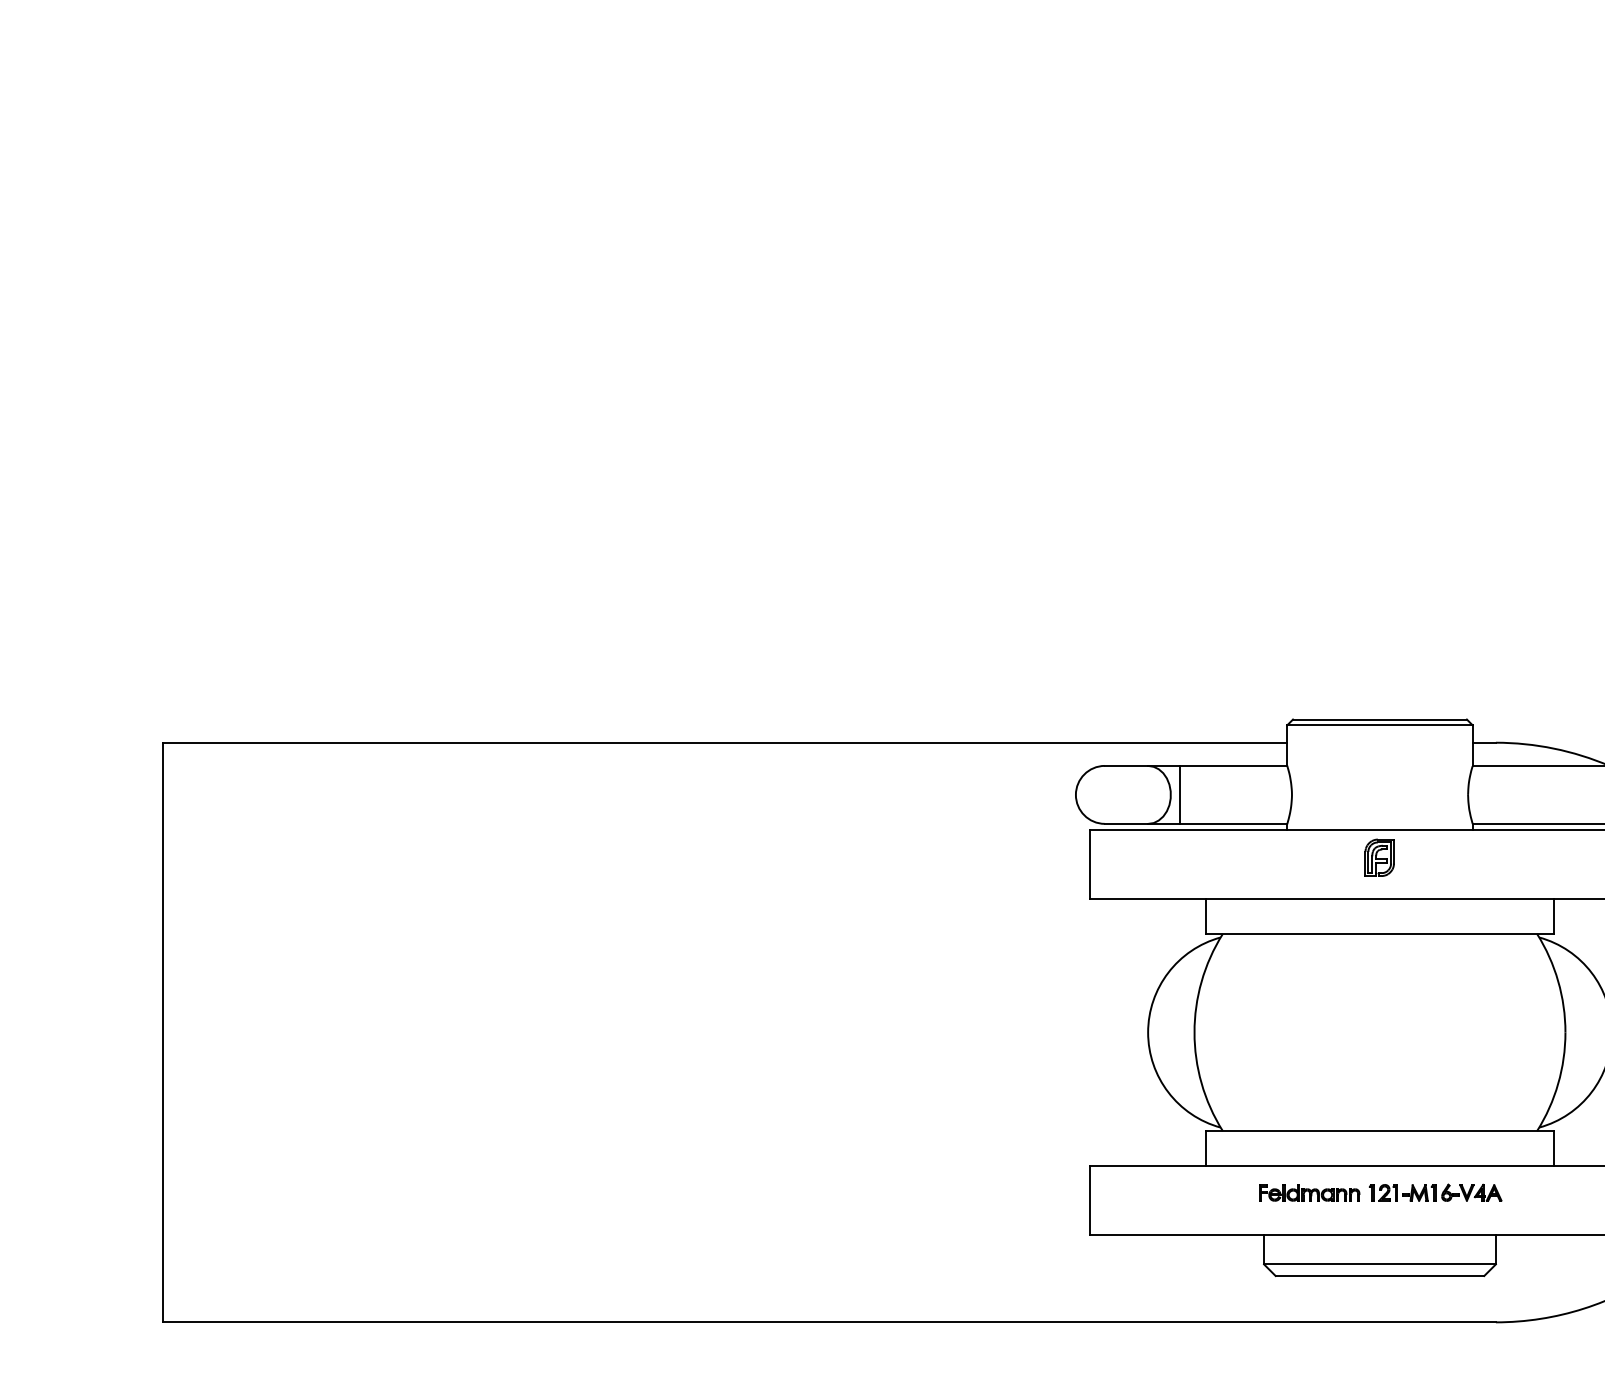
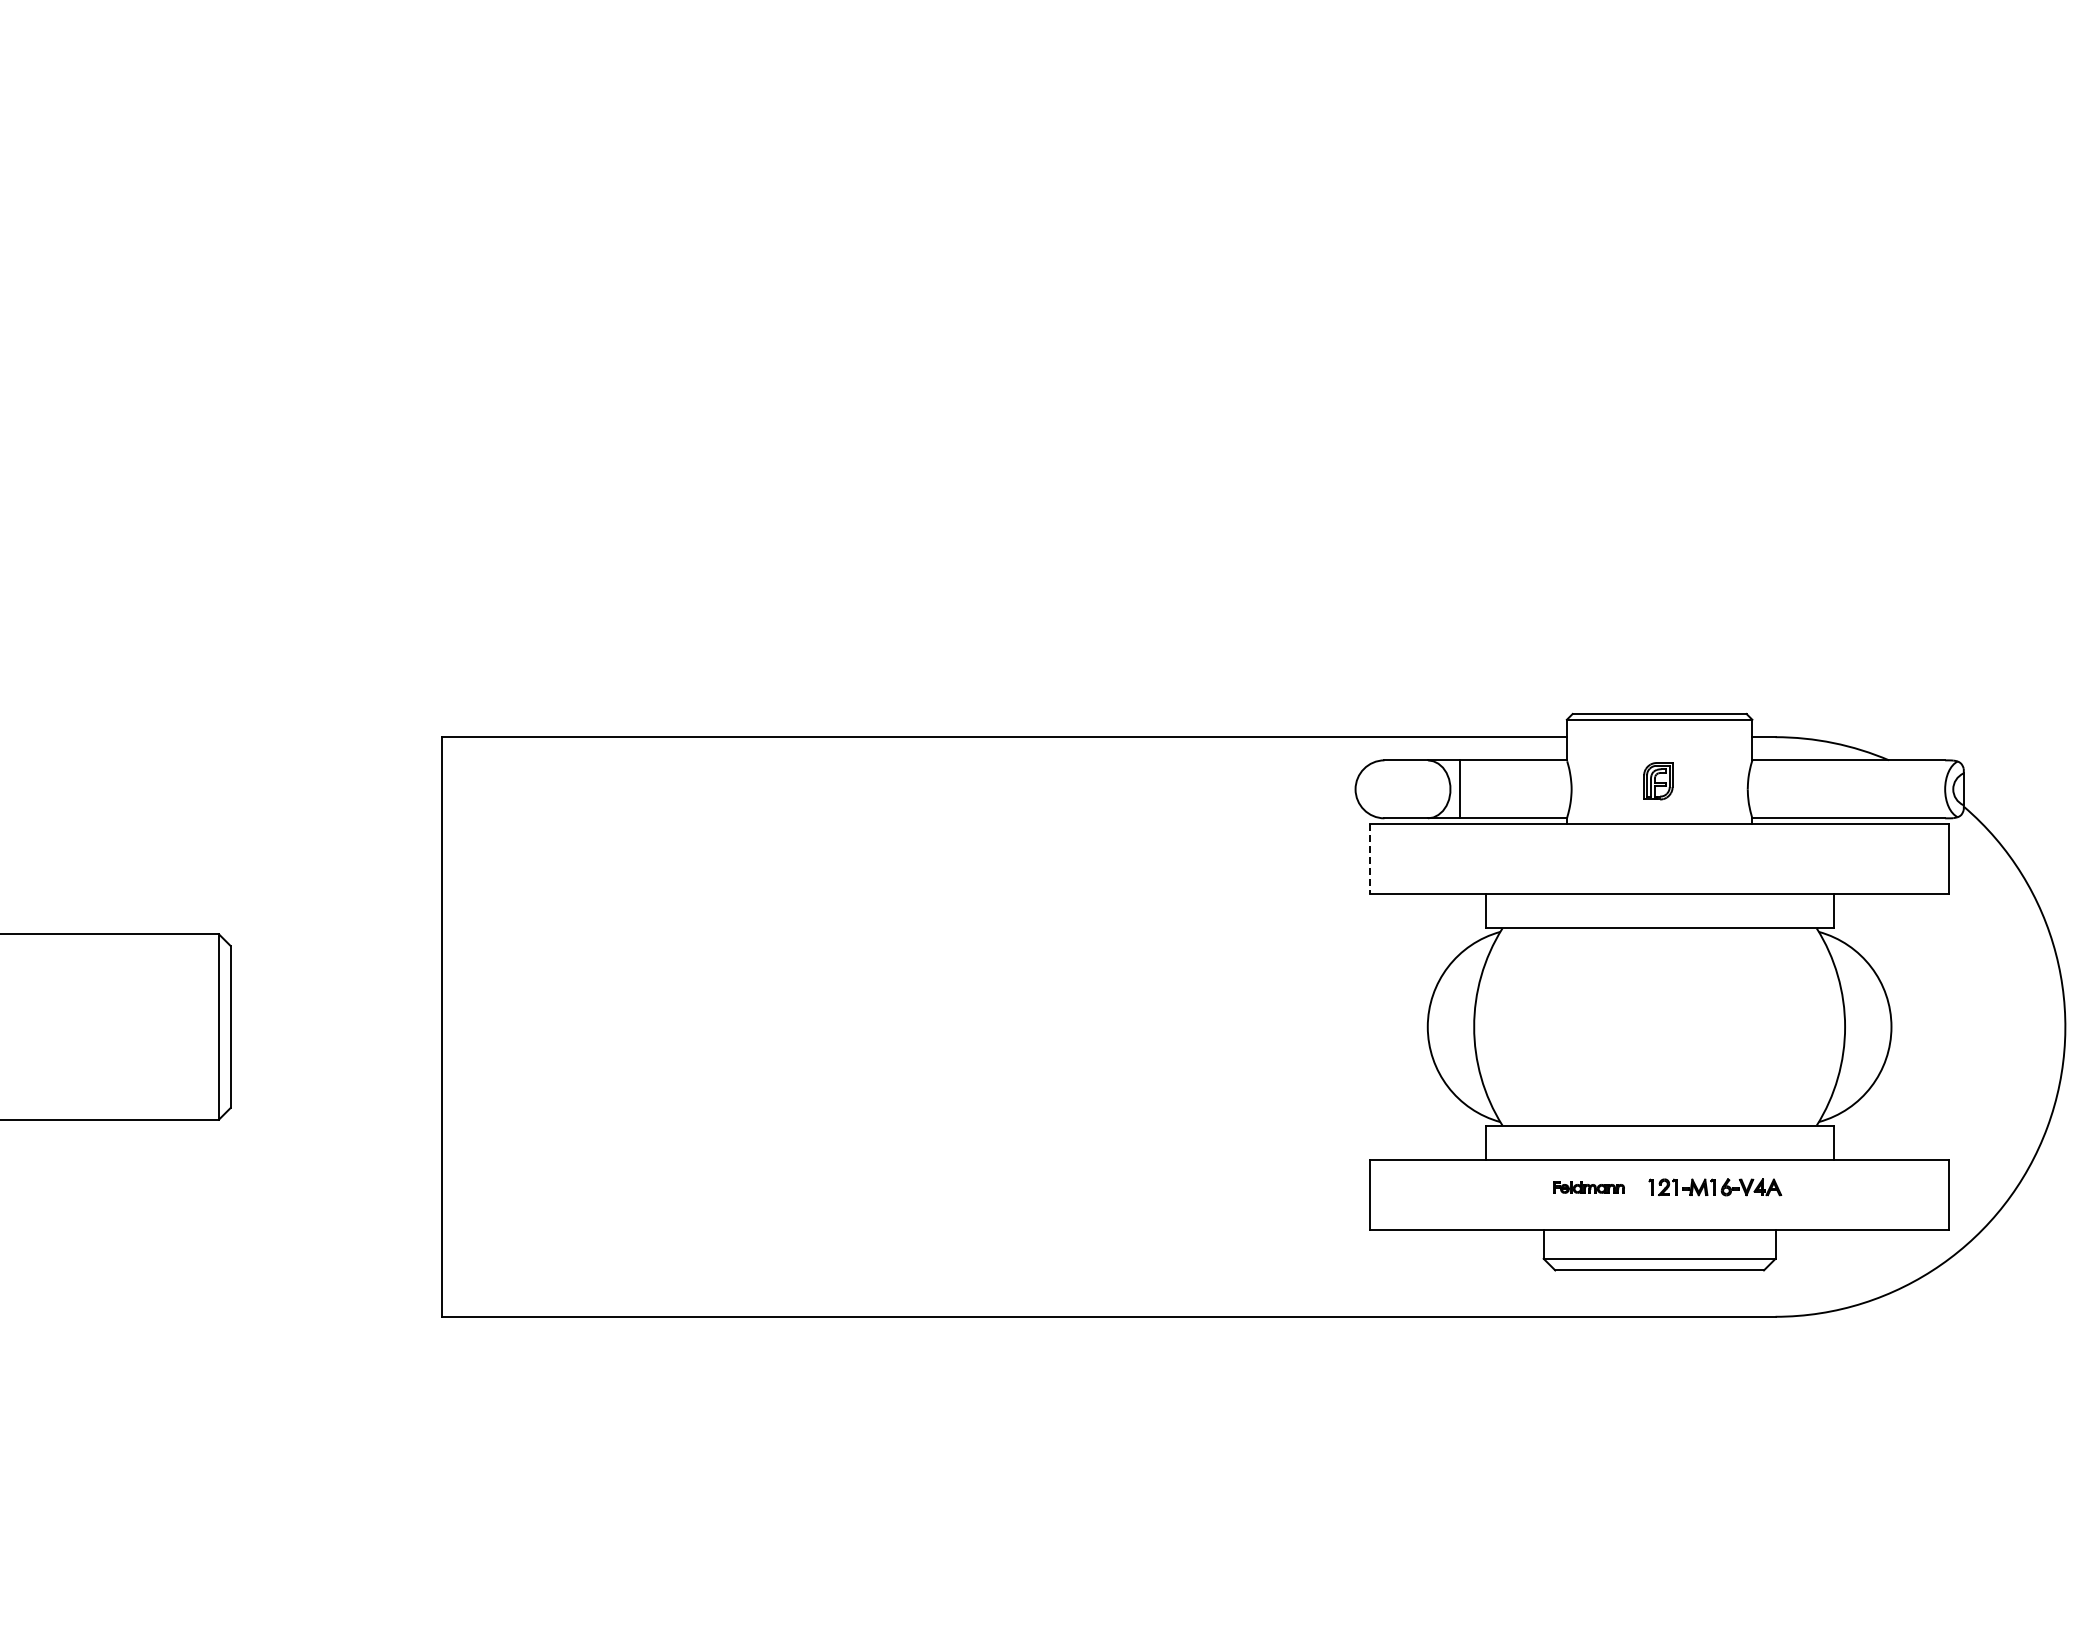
part: (1379, 858) -> (1658, 781), moved
line: (1089, 864) -> (1369, 858), solid -> dashed
part: (1308, 1193) -> (1588, 1187), size x0.7

